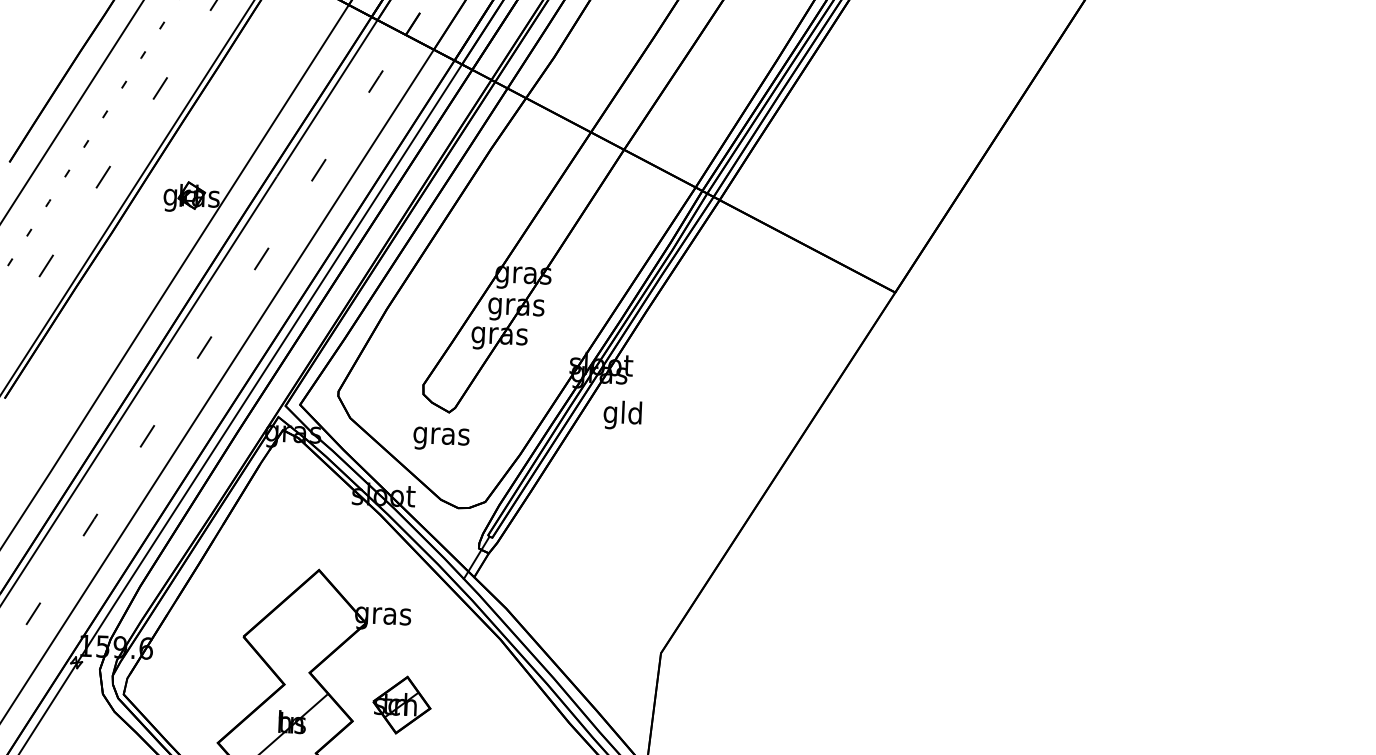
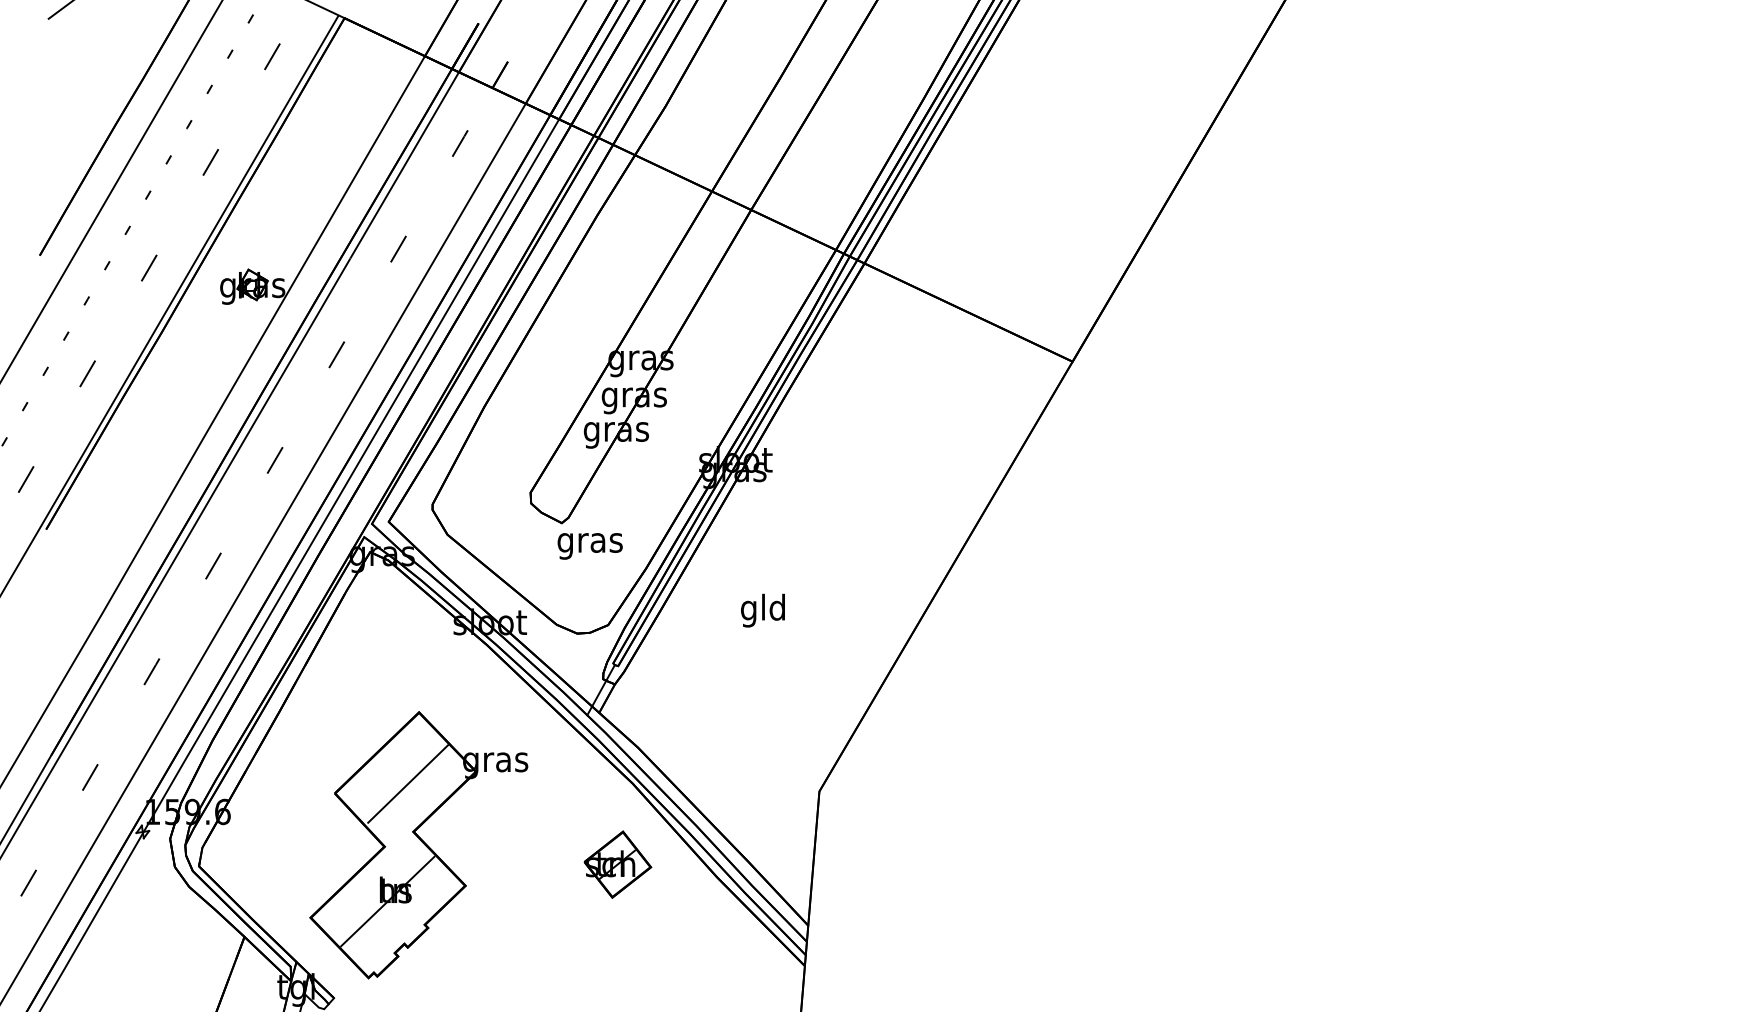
text: (622, 415) -> (762, 610), moved
text: (440, 439) -> (589, 546), moved
line: (307, 630) -> (408, 783), added
part: (401, 704) -> (617, 864), moved

